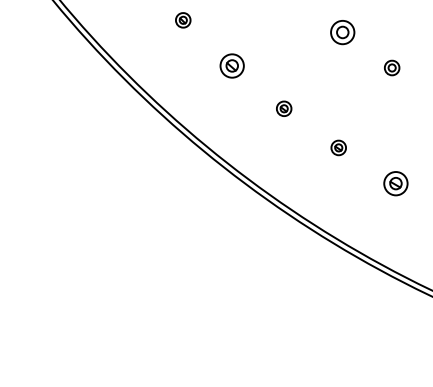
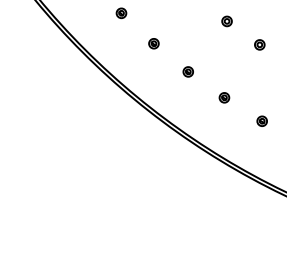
part: (341, 32) -> (226, 21), size x0.62
part: (231, 65) -> (153, 43), size x0.62
part: (394, 182) -> (261, 120), size x0.62

